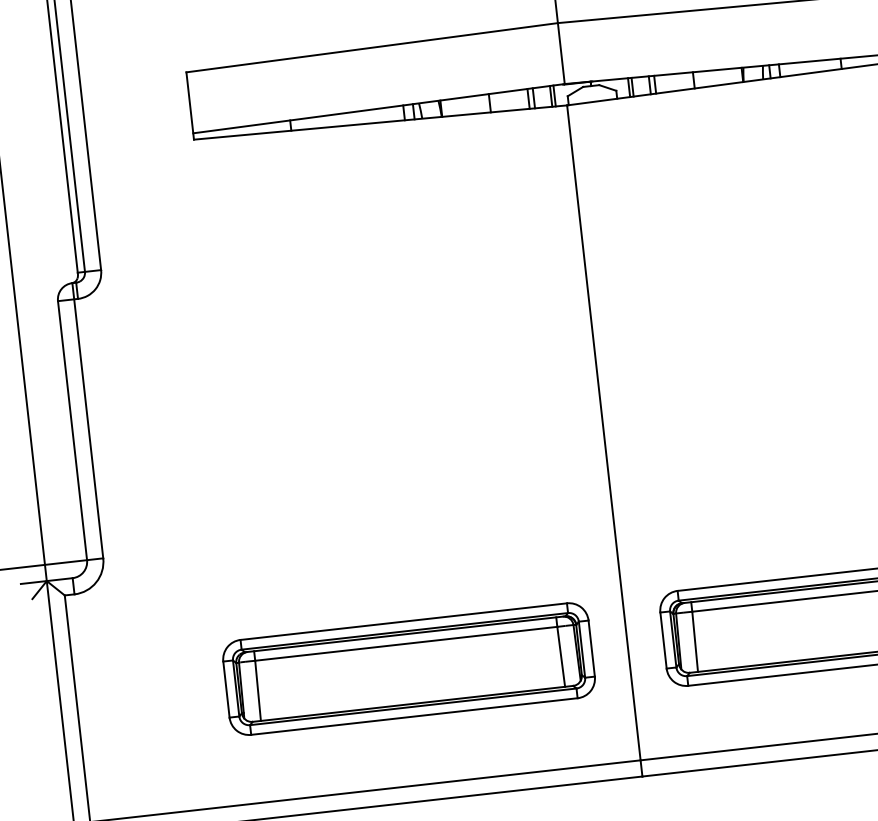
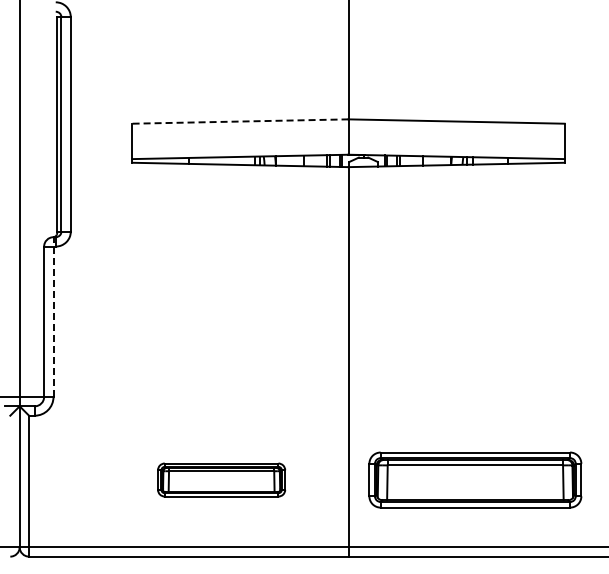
line: (372, 47) -> (240, 121), solid -> dashed
line: (87, 421) -> (53, 317), solid -> dashed
part: (408, 668) -> (221, 479), size x0.6

